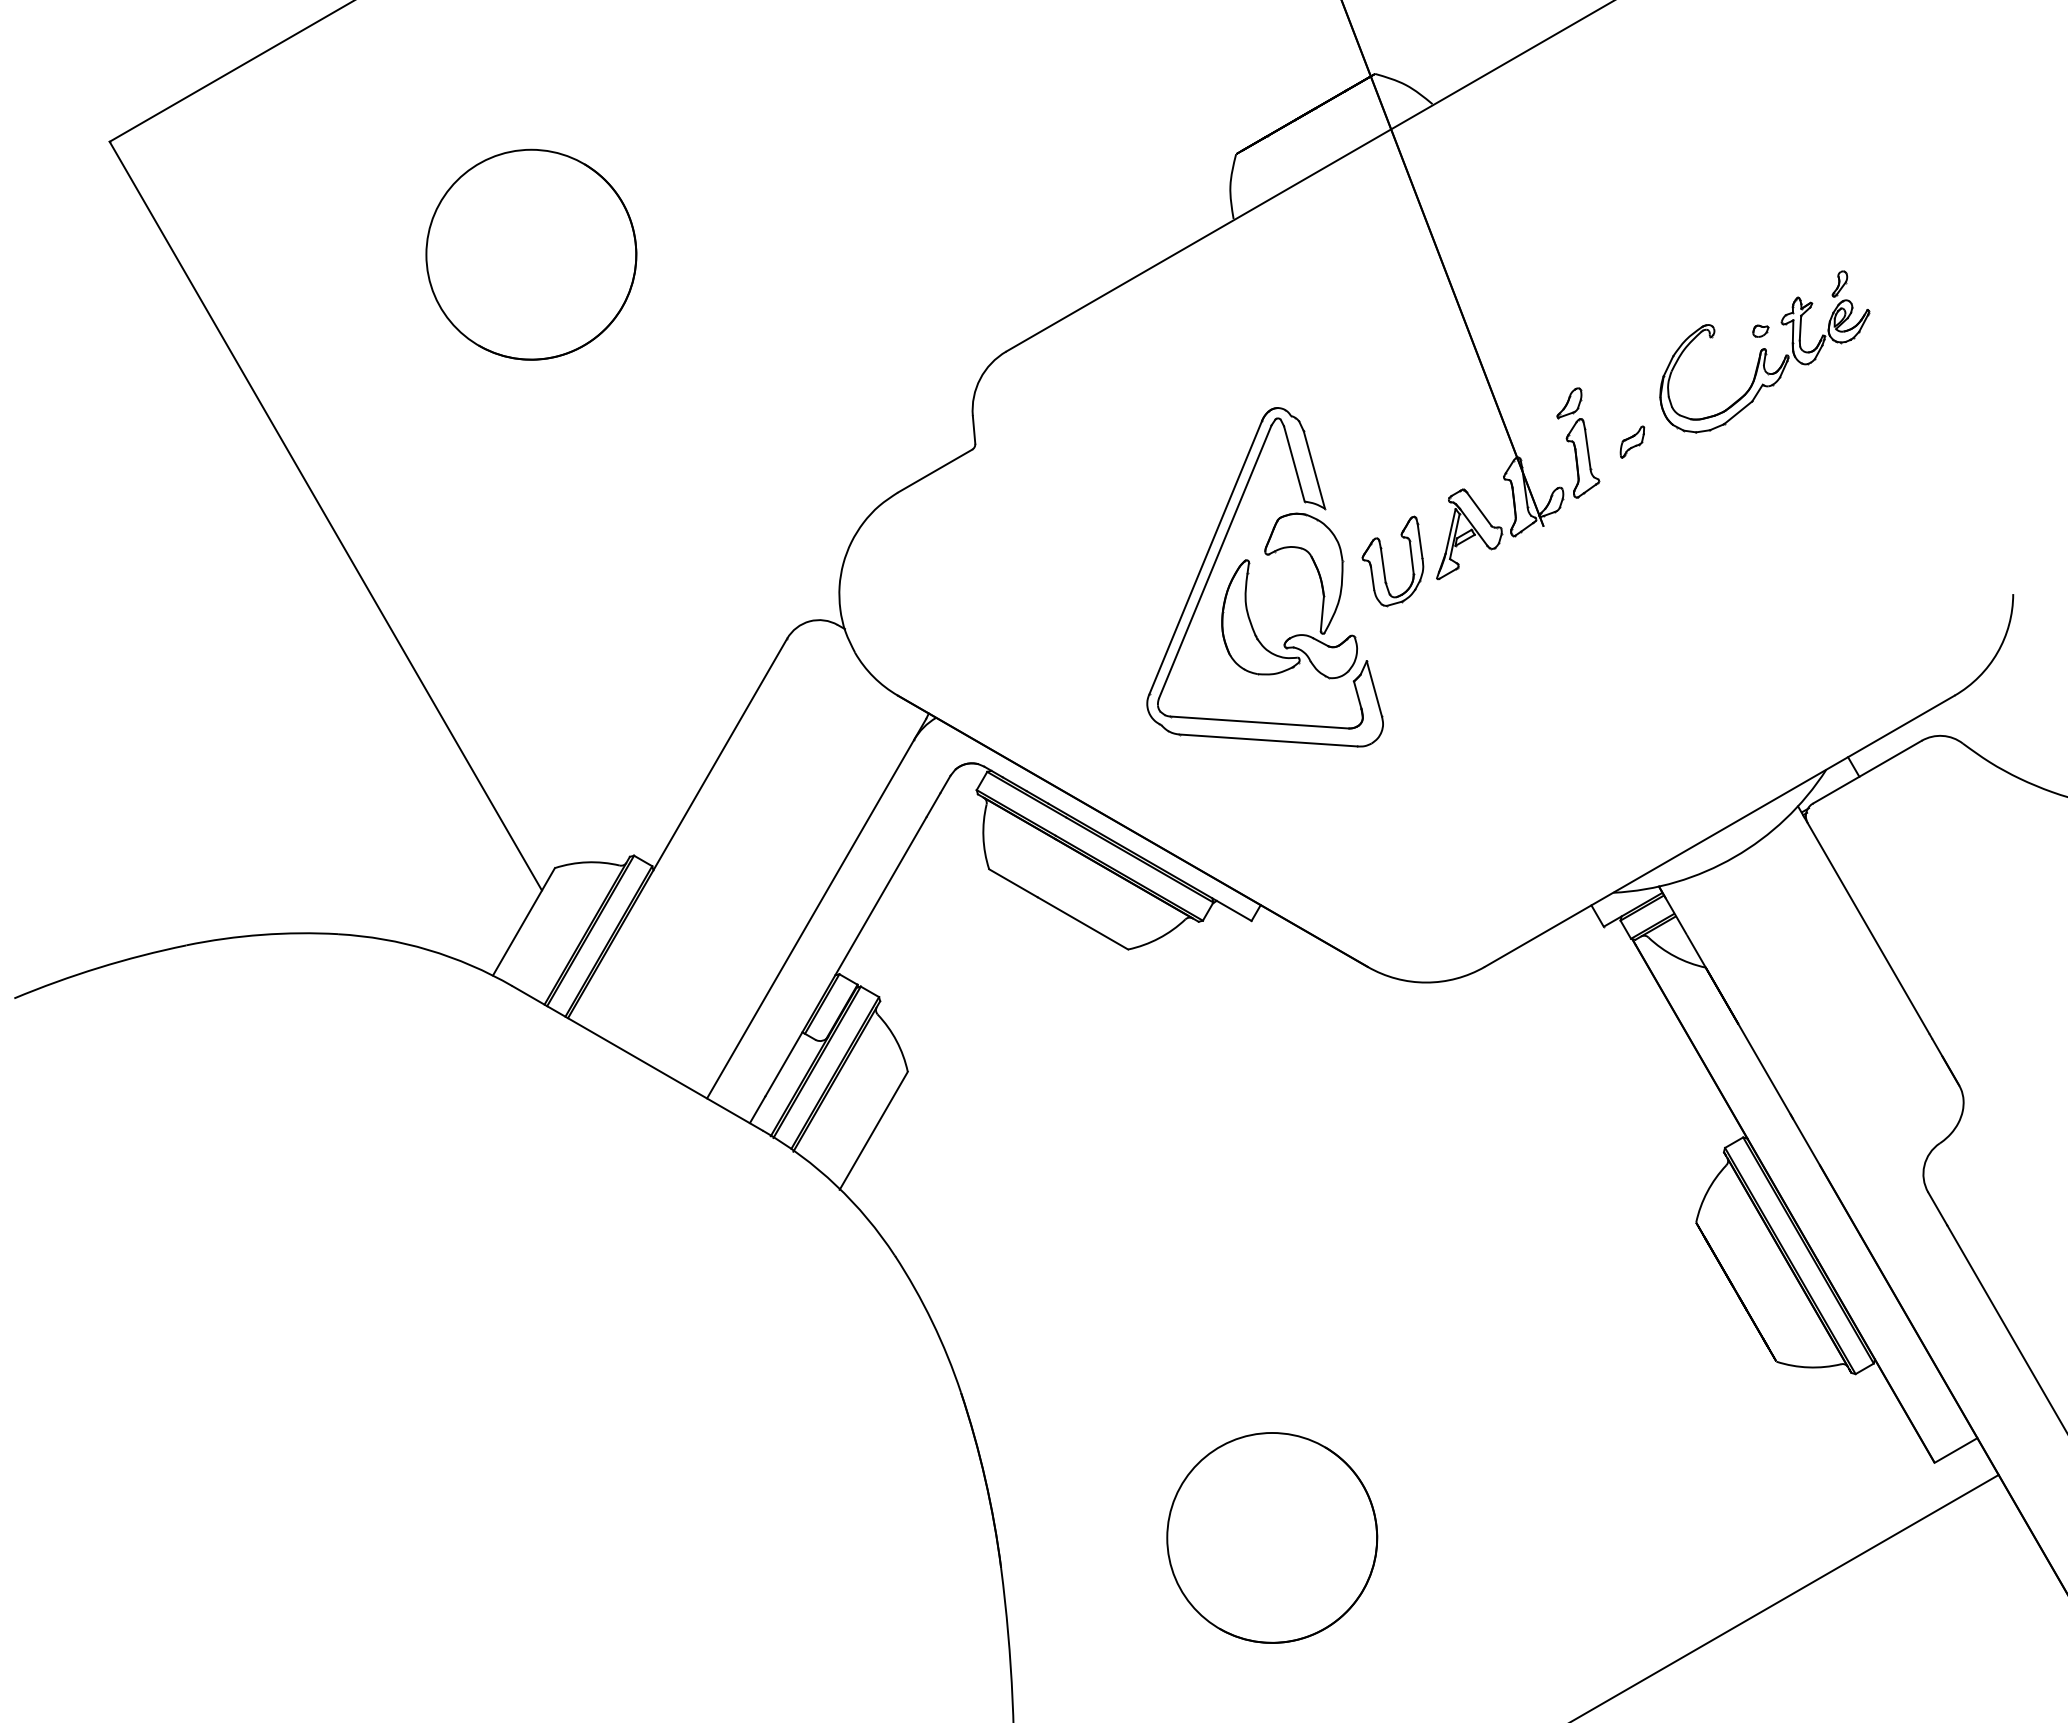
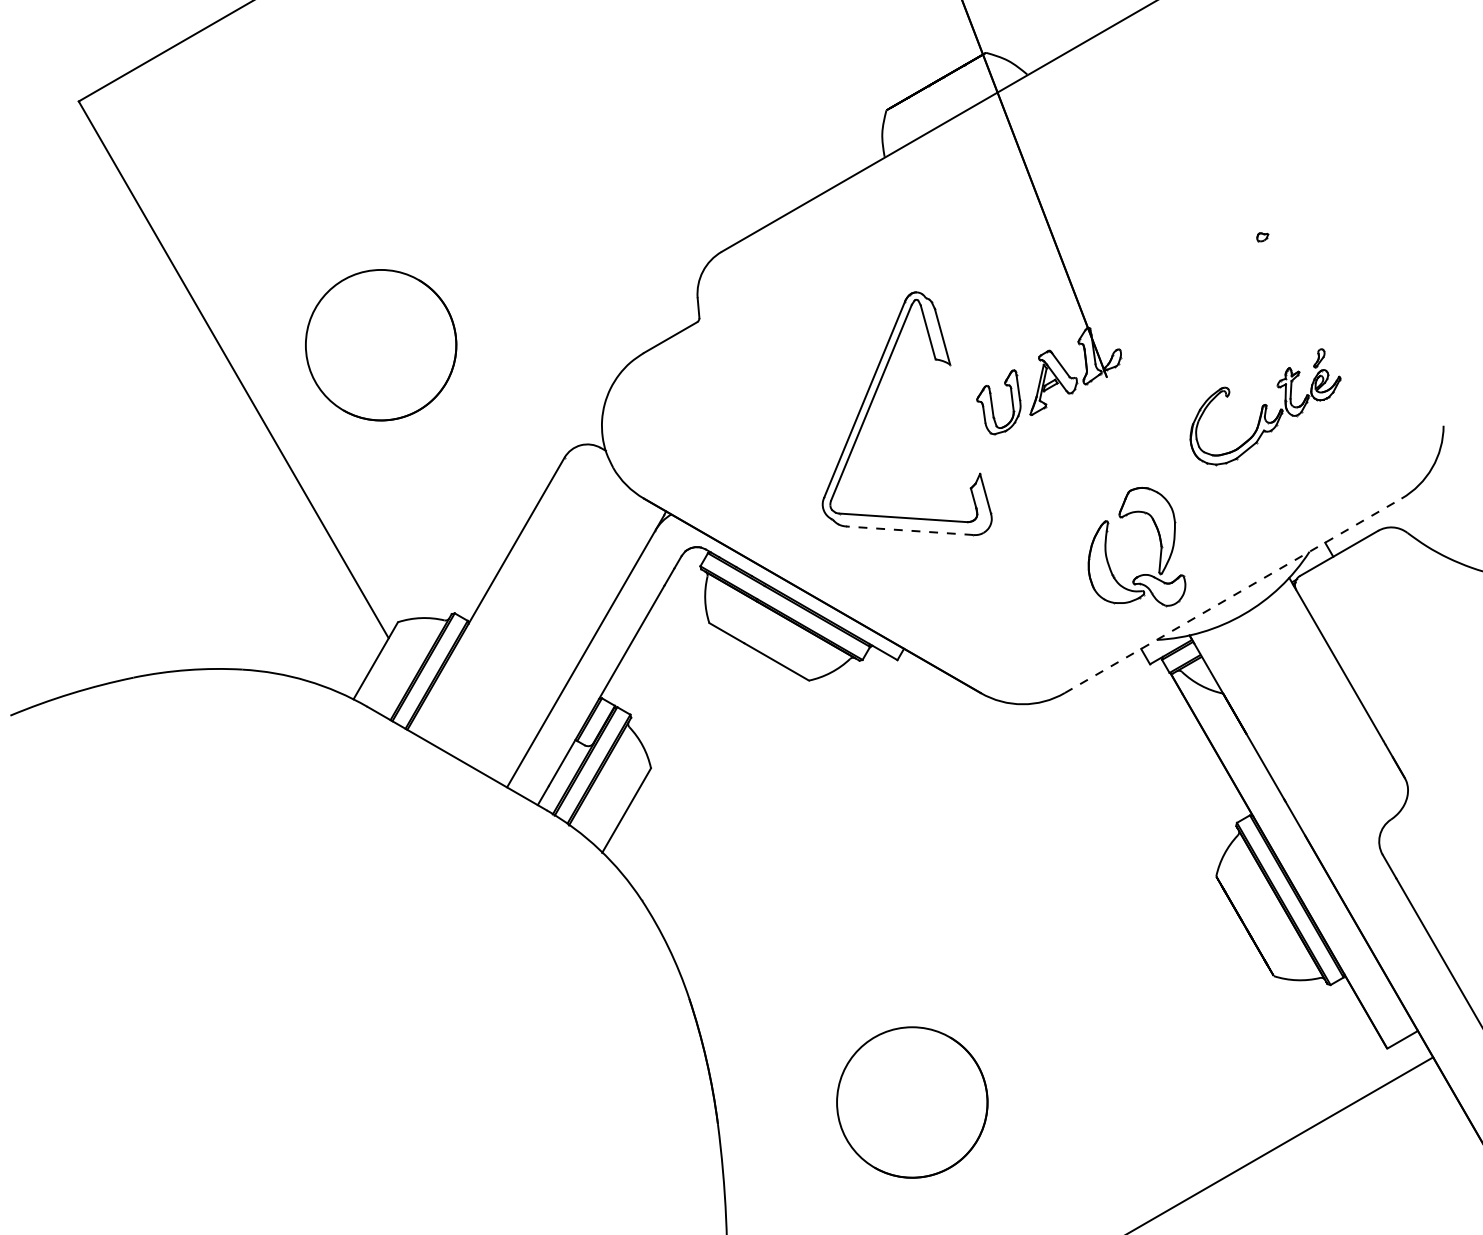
part: (531, 254) -> (381, 345), moved
part: (1764, 351) -> (1265, 406), moved
part: (1632, 441) -> (1170, 316), removed
part: (1578, 442) -> (1131, 317), removed
part: (1321, 588) -> (1159, 541), moved
line: (1268, 740) -> (909, 530), solid -> dashed
line: (1720, 831) -> (1233, 595), solid -> dashed

